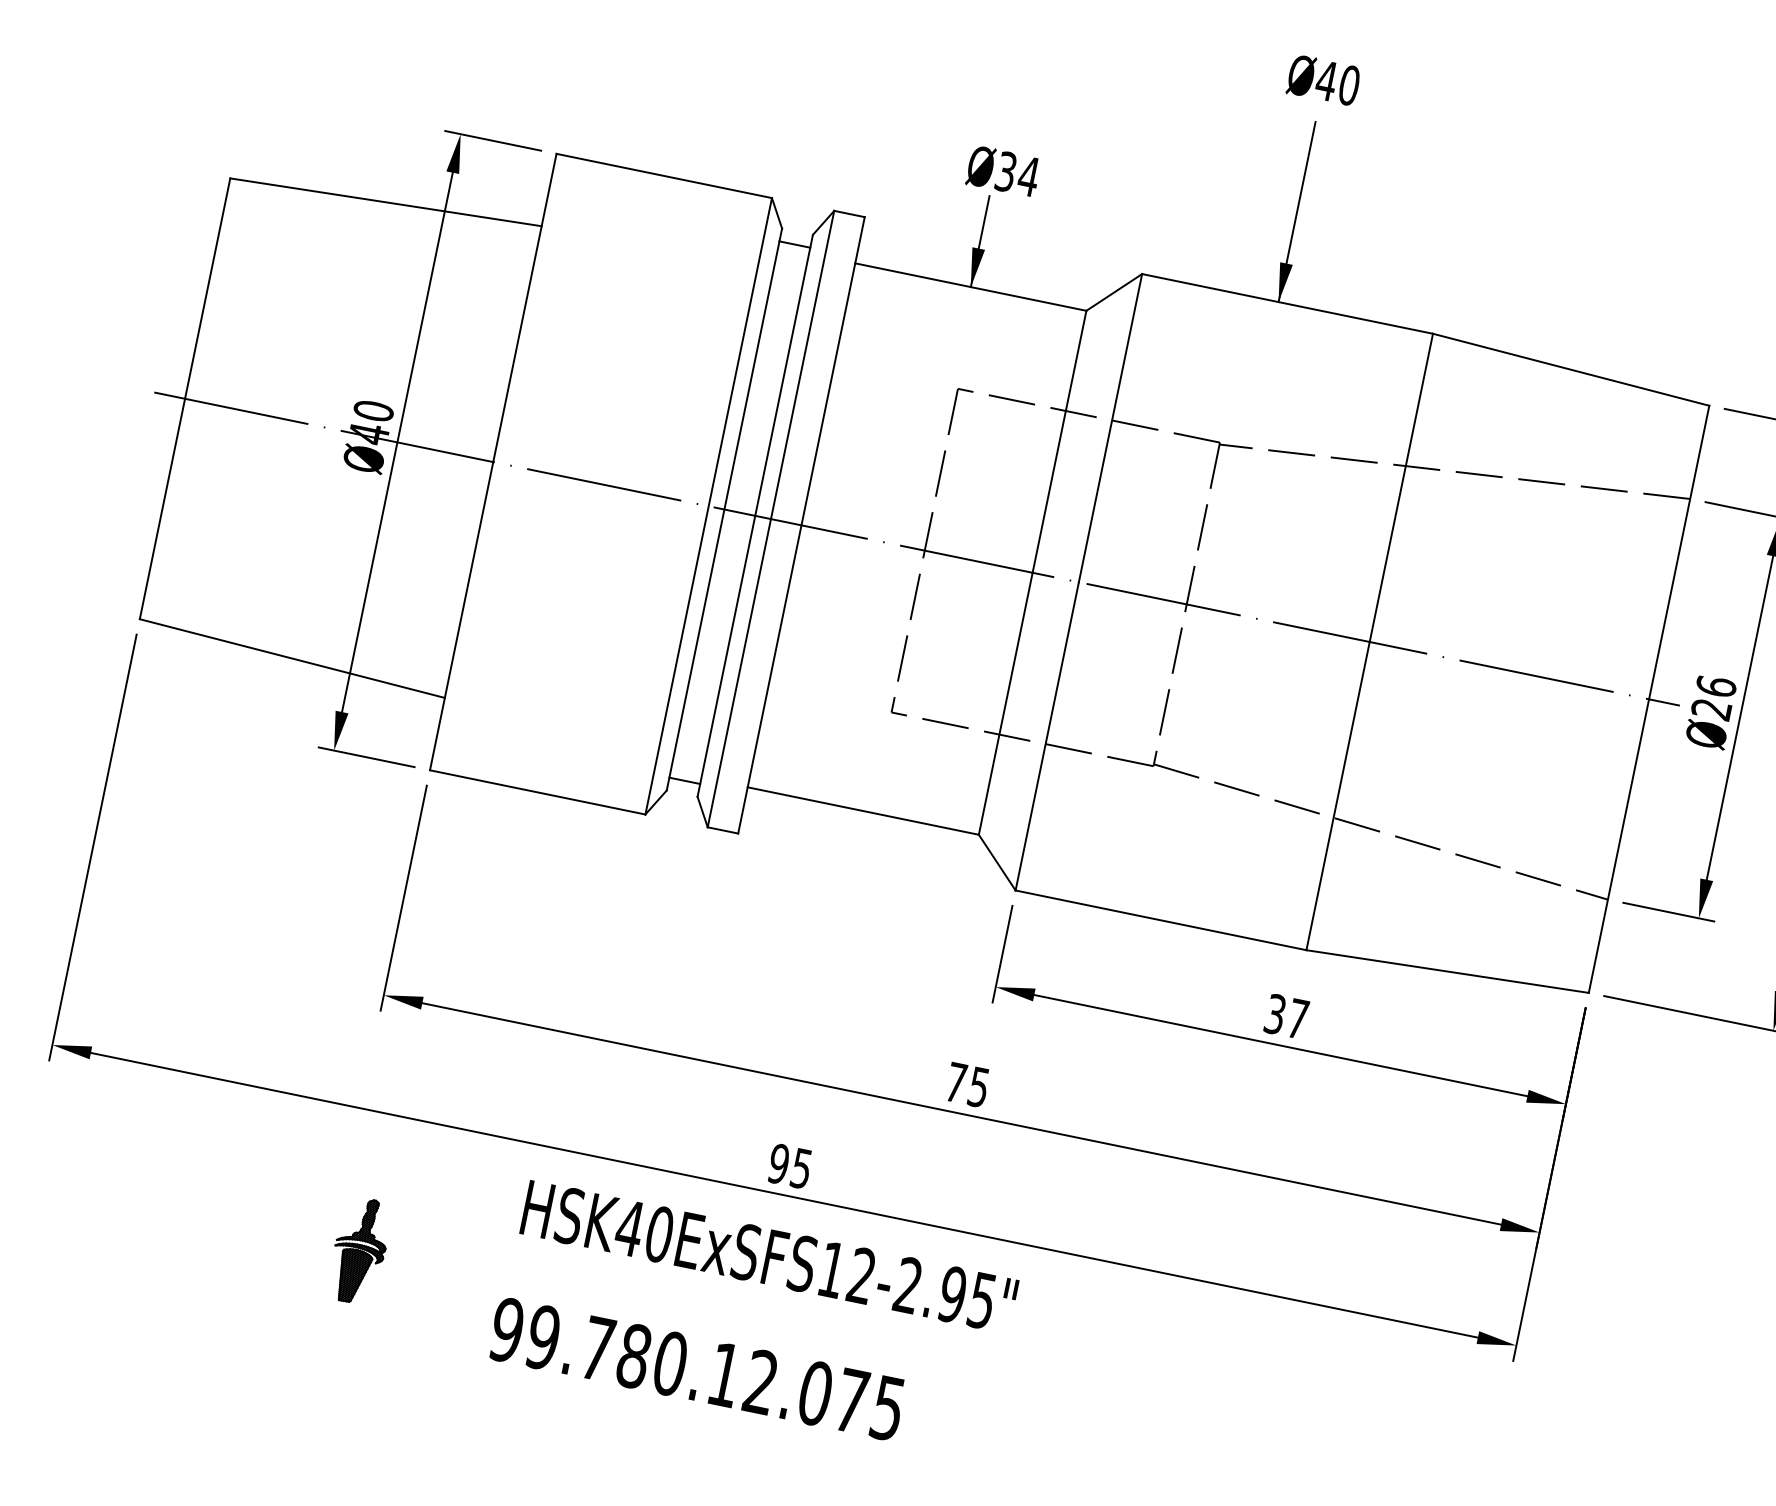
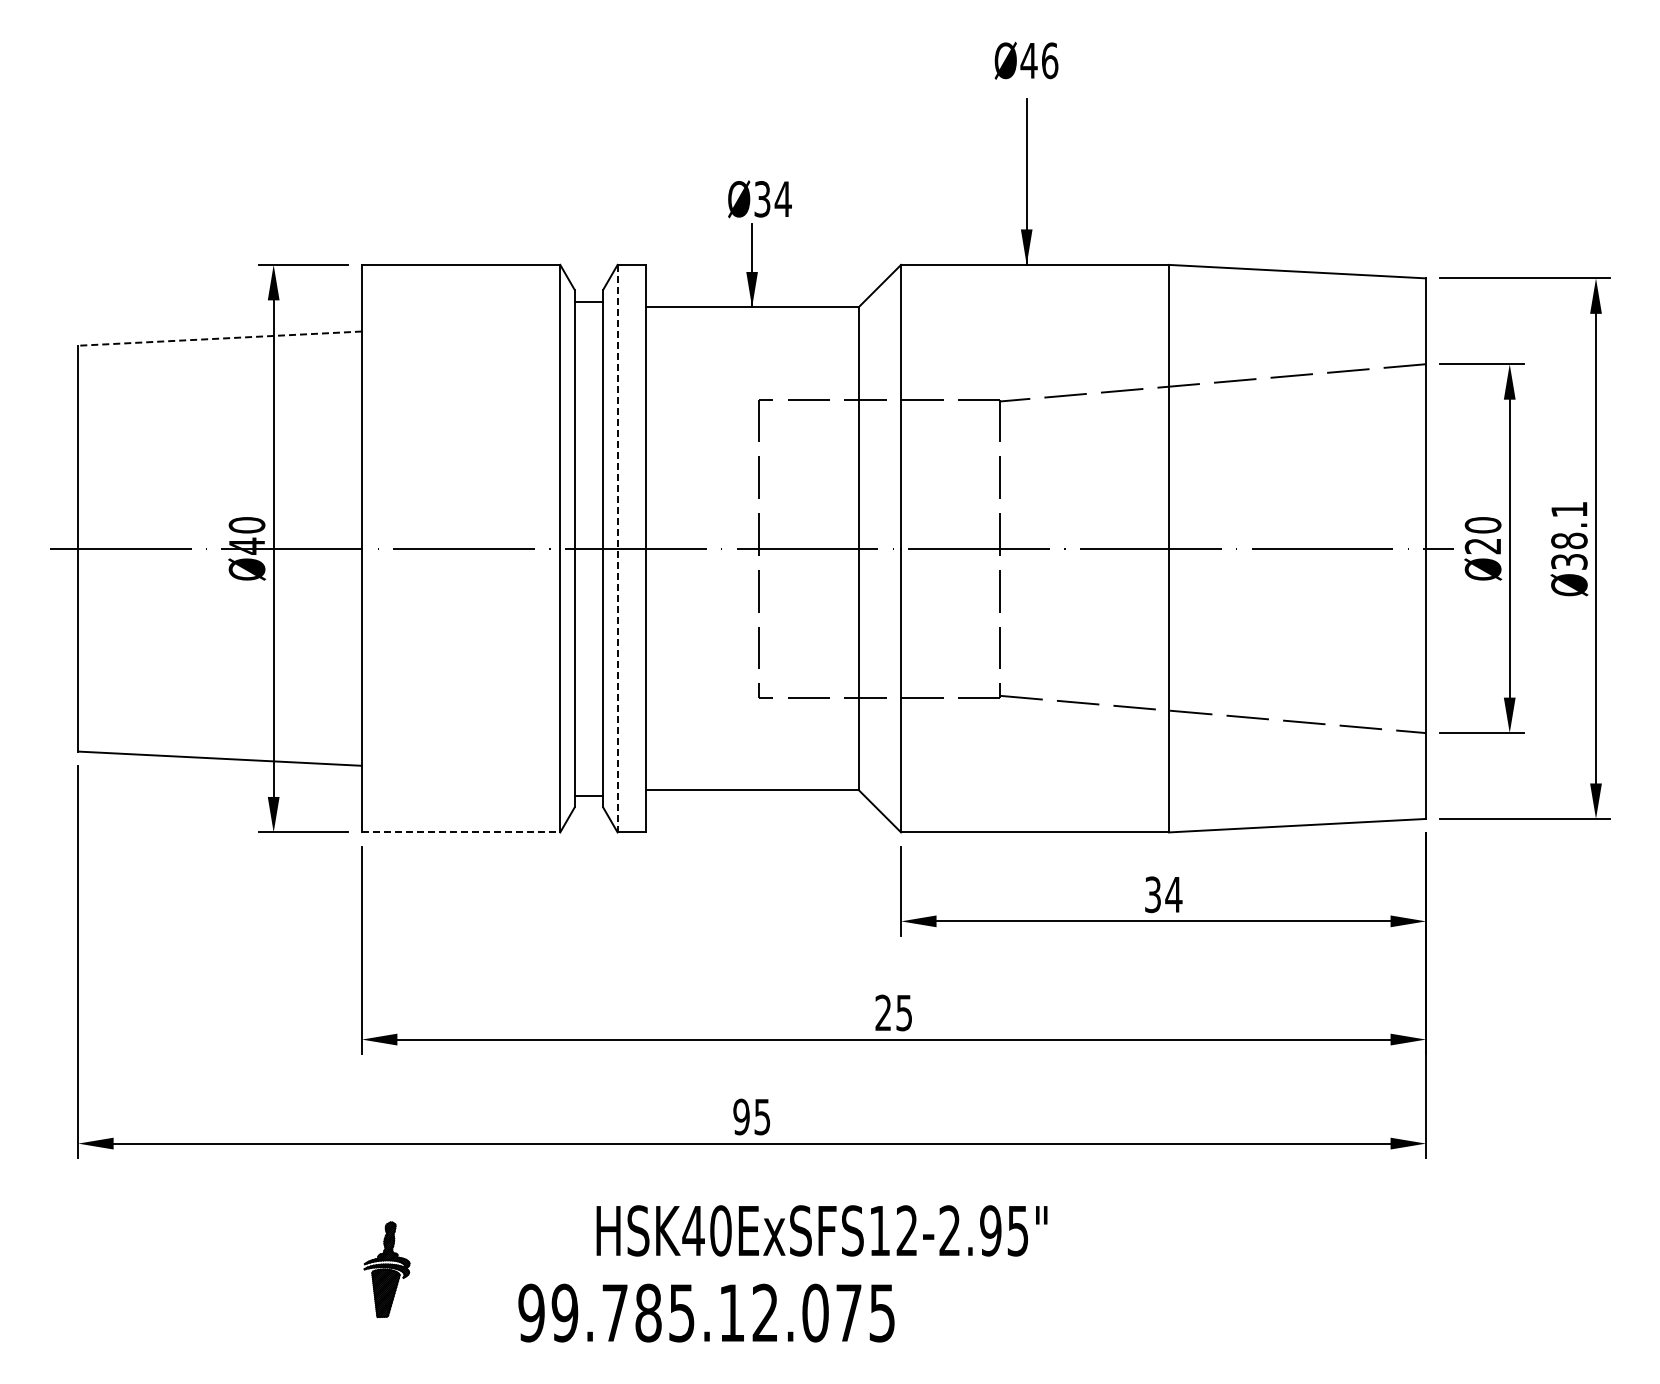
text: (1348, 85) -> (1049, 60), Ø40 -> Ø46
line: (385, 202) -> (219, 338), solid -> dashed
line: (770, 518) -> (617, 548), solid -> dashed
text: (1715, 686) -> (1482, 525), Ø26 -> Ø20
line: (538, 792) -> (461, 832), solid -> dashed
text: (1297, 1018) -> (1173, 894), 37 -> 34
text: (956, 1082) -> (883, 1012), 75 -> 25
text: (768, 1256) -> (821, 1230), moved
text: (670, 1362) -> (681, 1312), 99.780.12.075 -> 99.785.12.075

